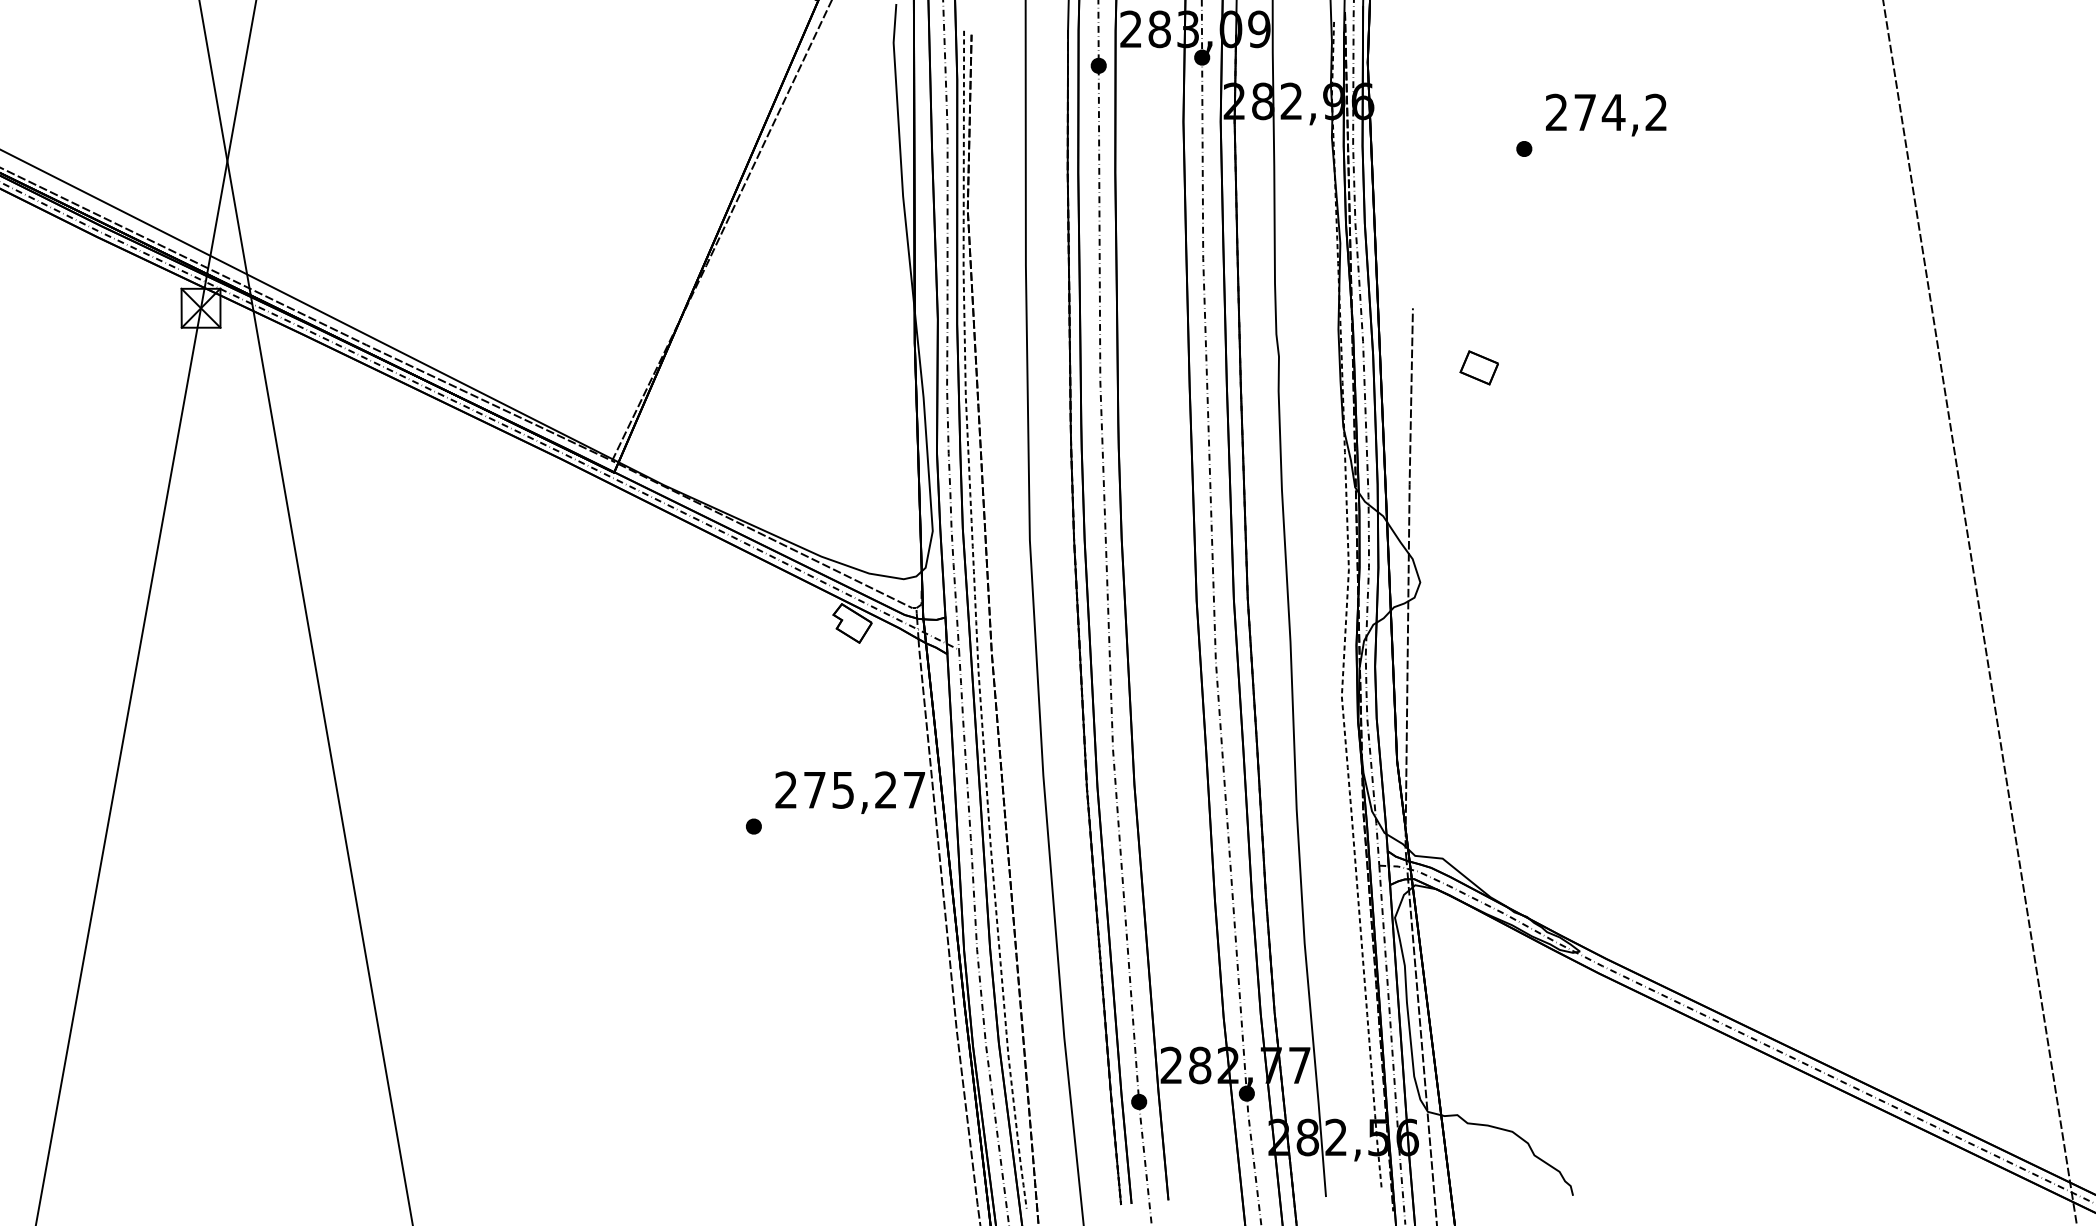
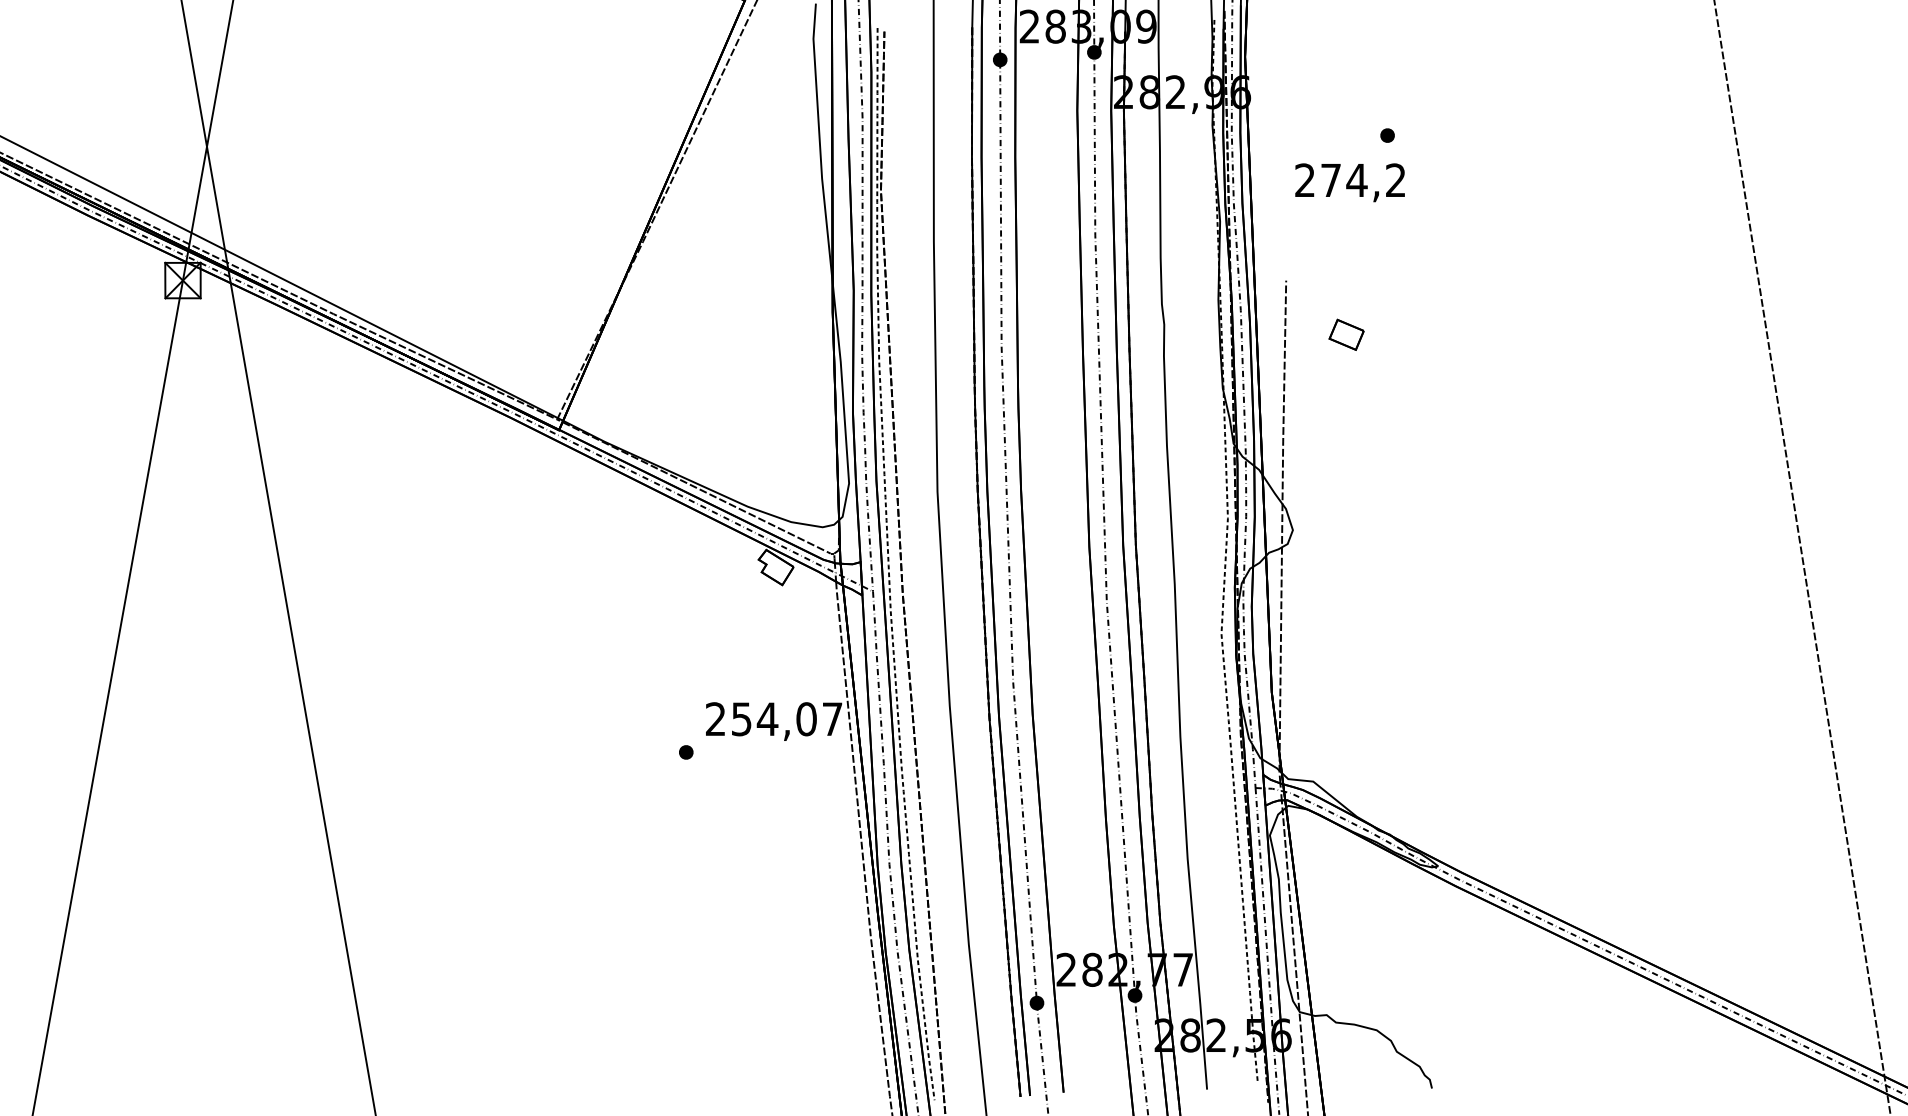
text: (1605, 114) -> (1349, 182), moved
text: (850, 790) -> (774, 719), 275,27 -> 254,07

